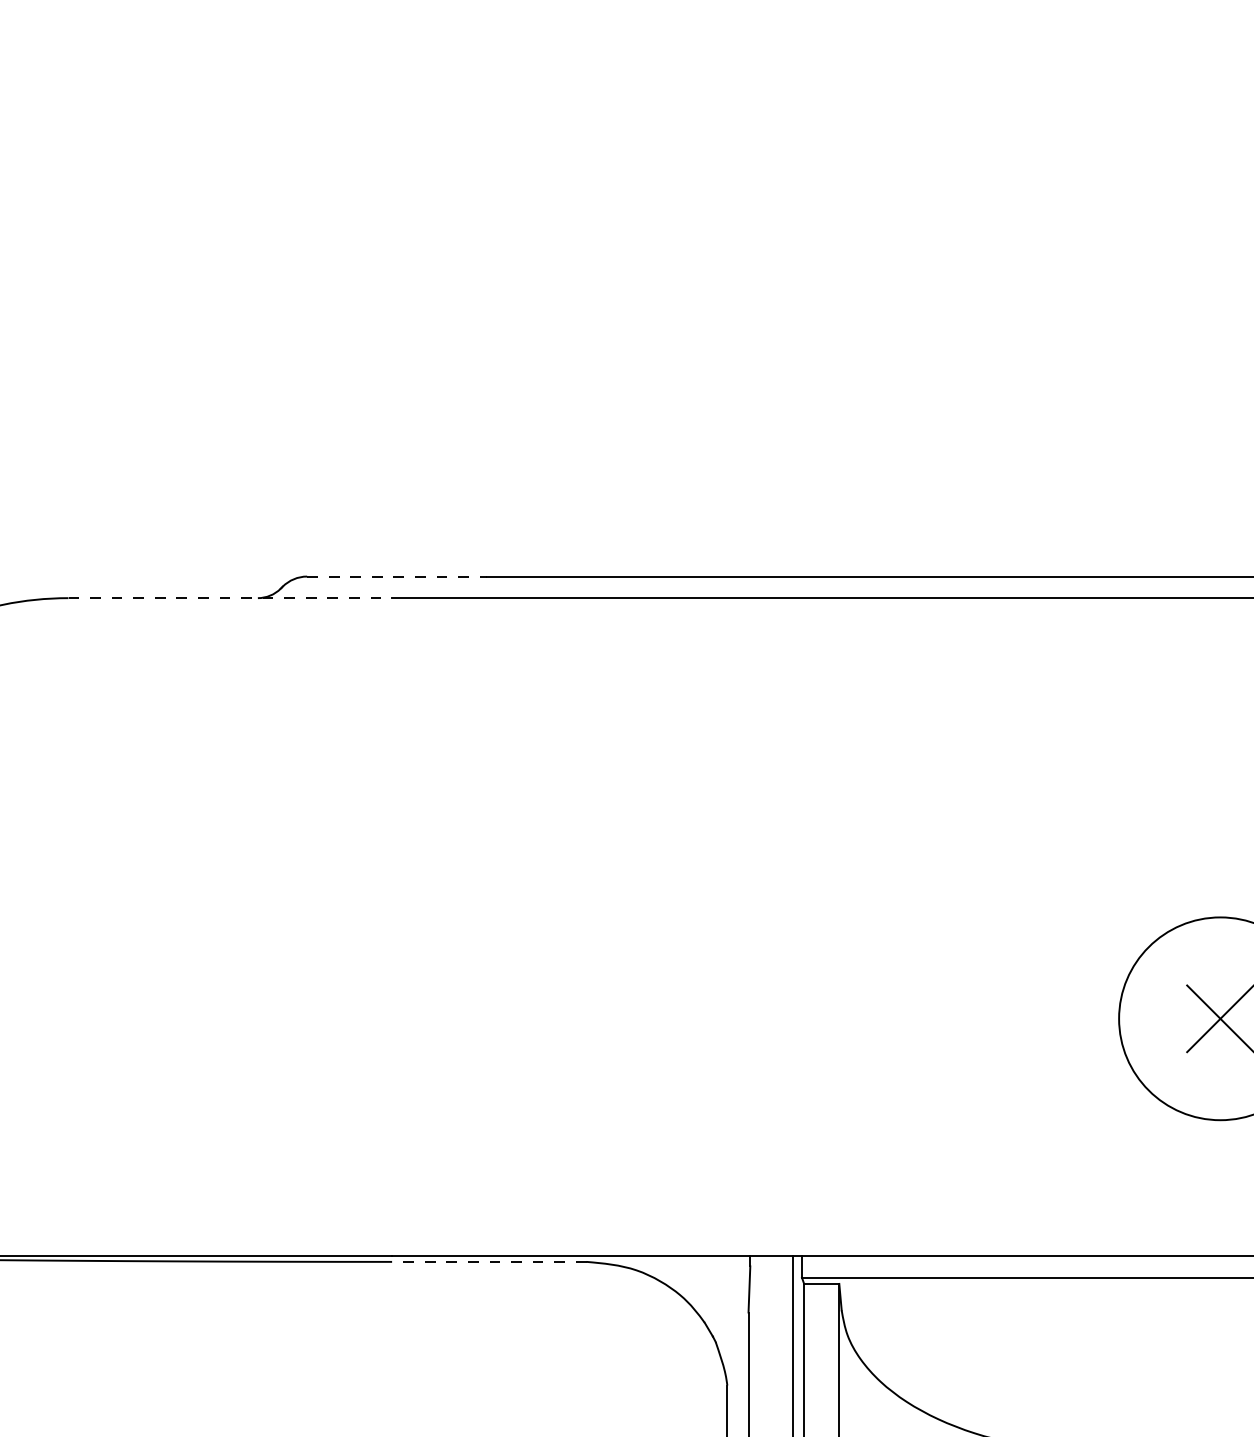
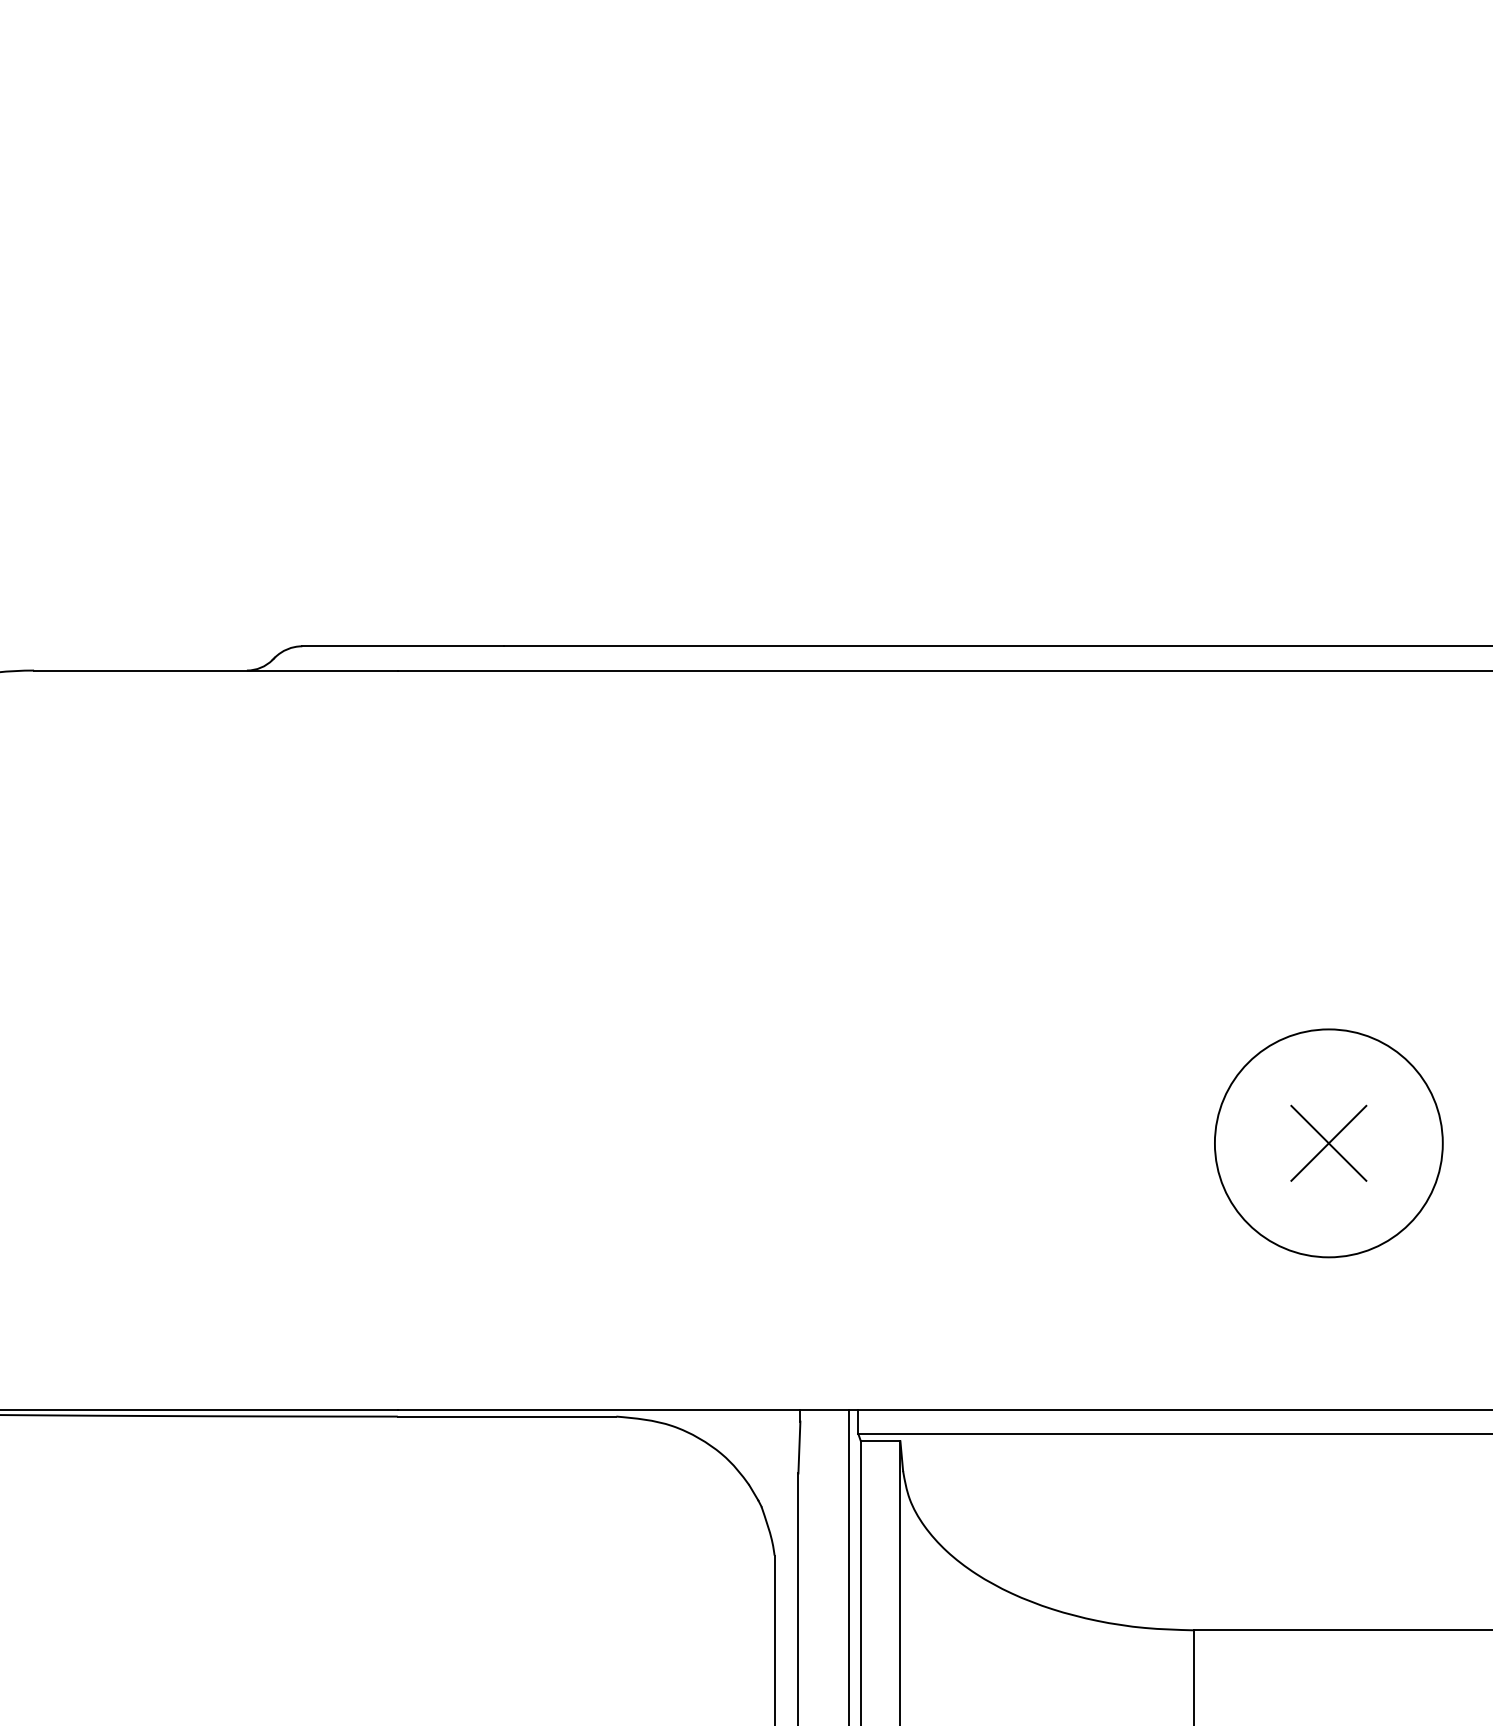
line: (397, 576) -> (403, 646), dashed -> solid
line: (229, 598) -> (215, 670), dashed -> solid
line: (488, 1261) -> (506, 1416), dashed -> solid

